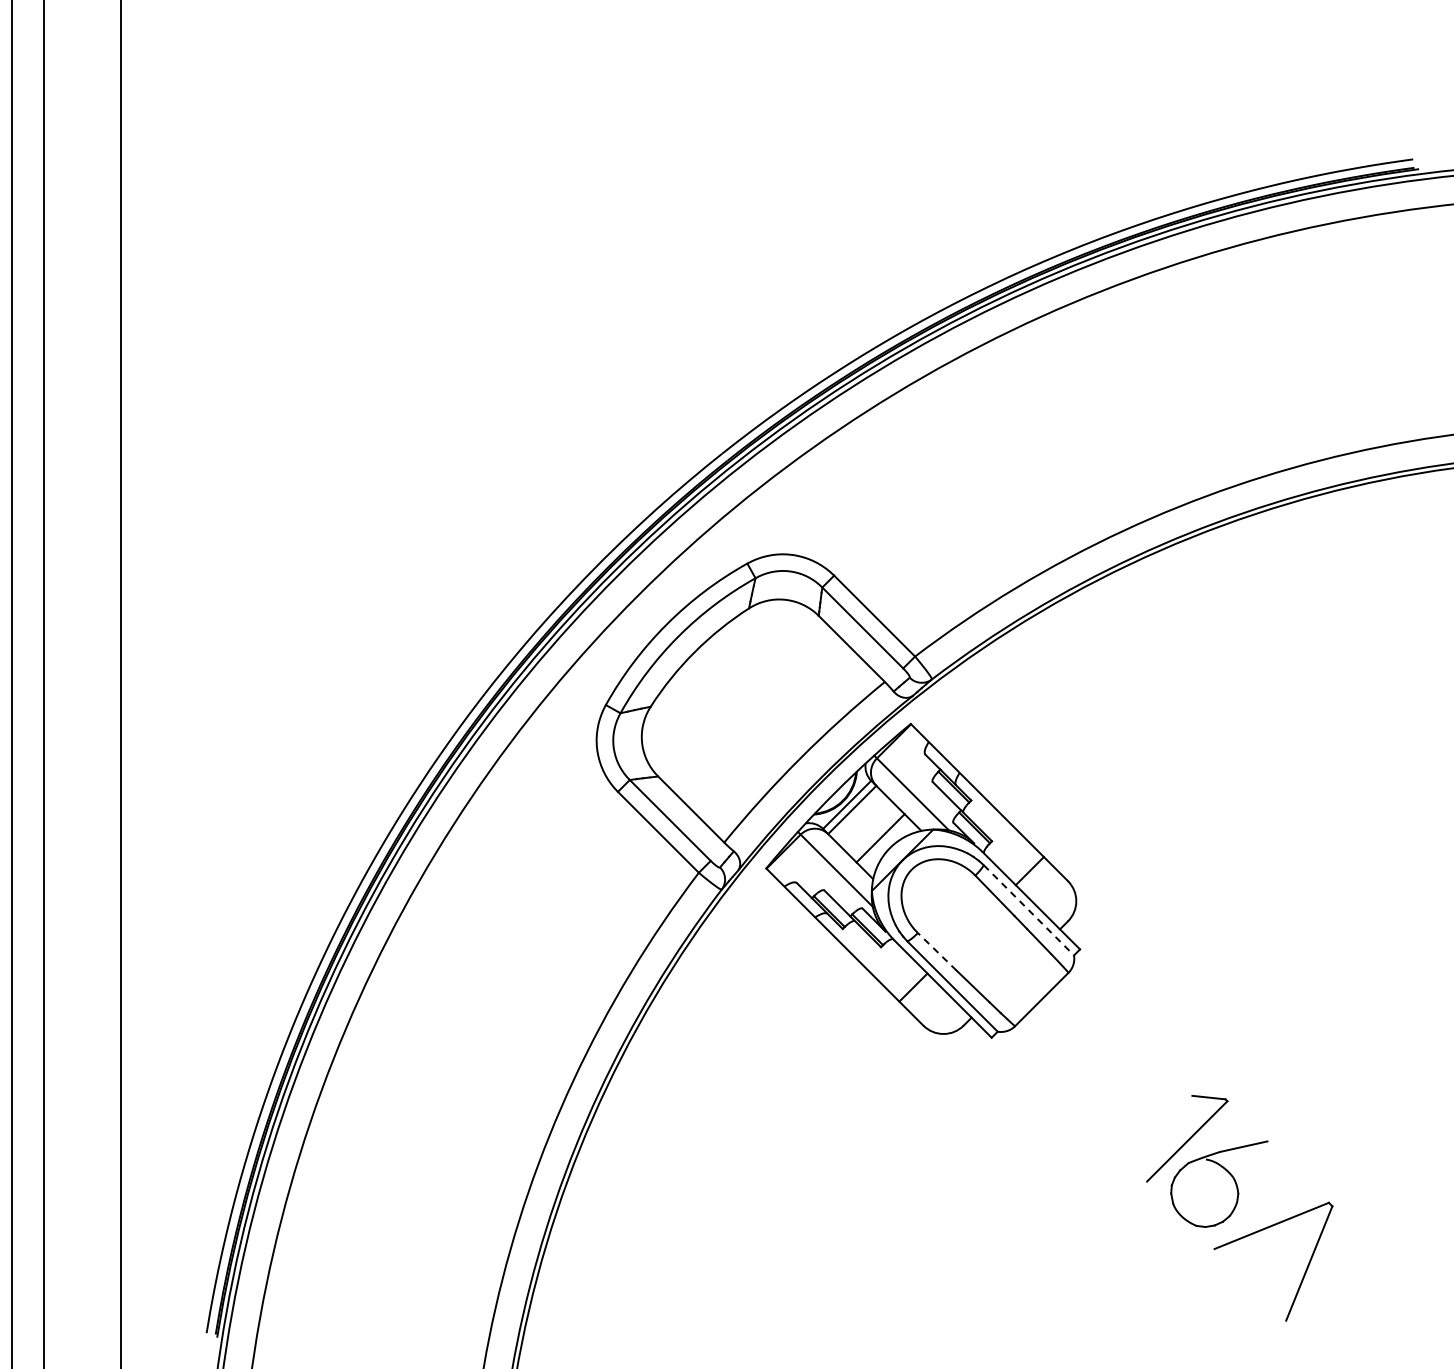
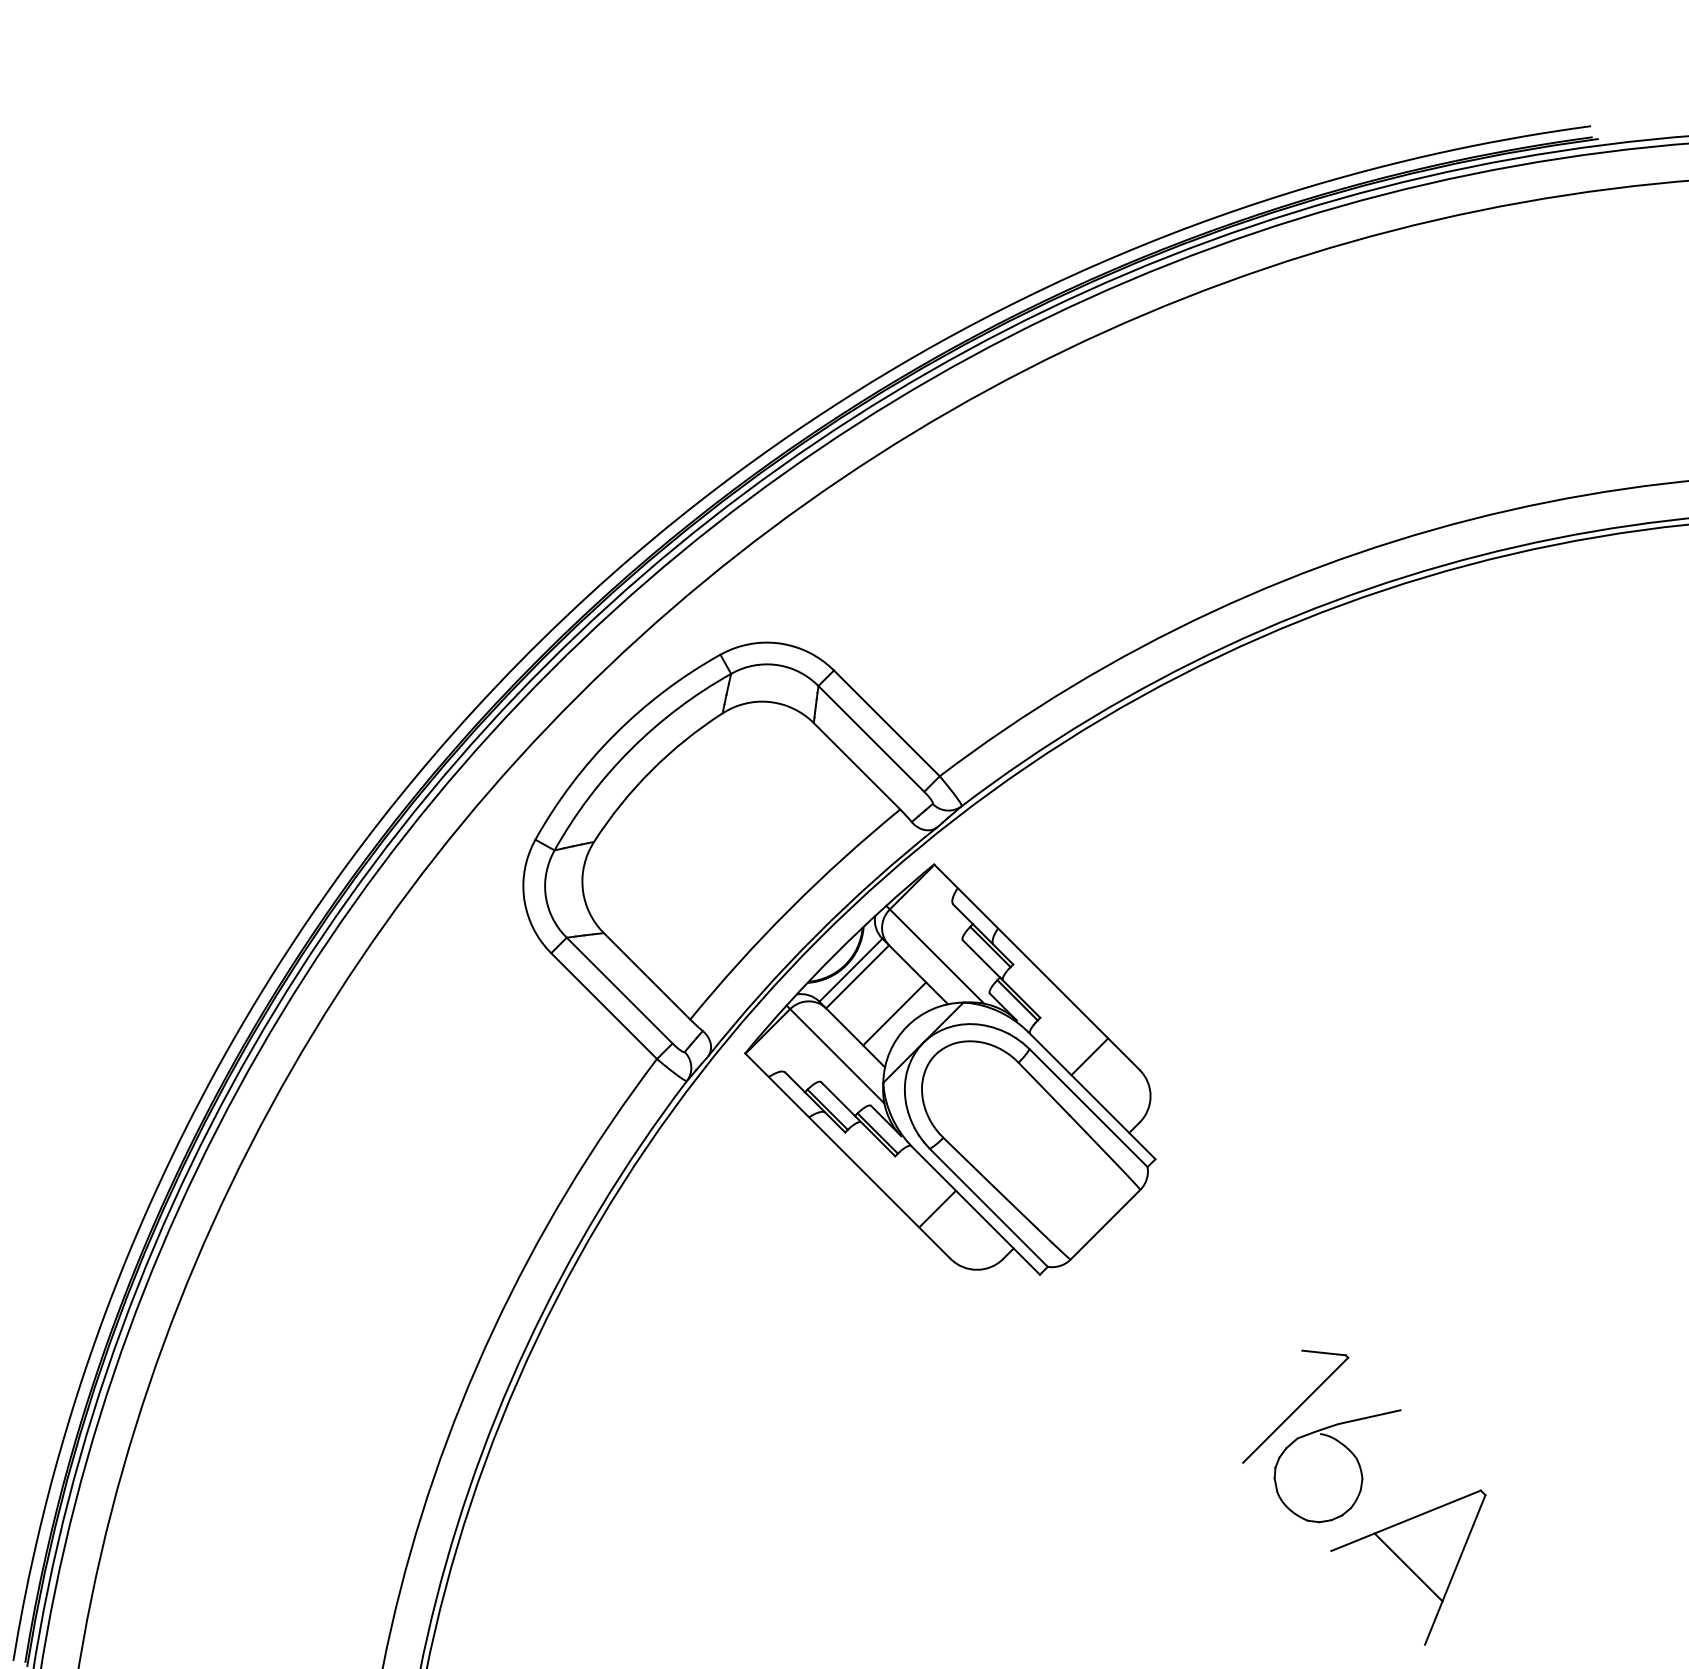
line: (1028, 910) -> (1088, 1108), dashed -> solid
line: (937, 951) -> (969, 1161), dashed -> solid
line: (1273, 1261) -> (1408, 1567), added

